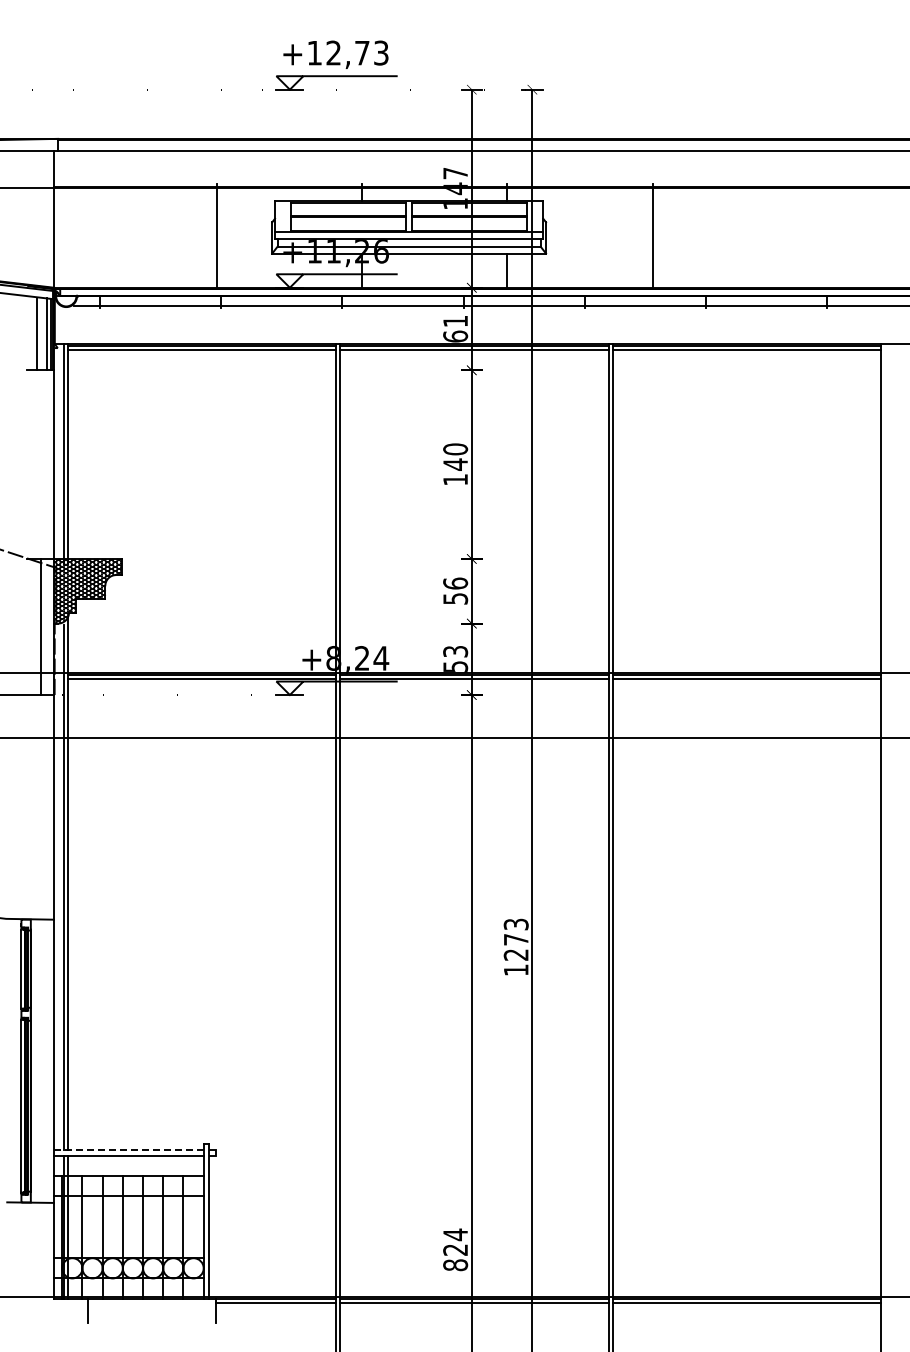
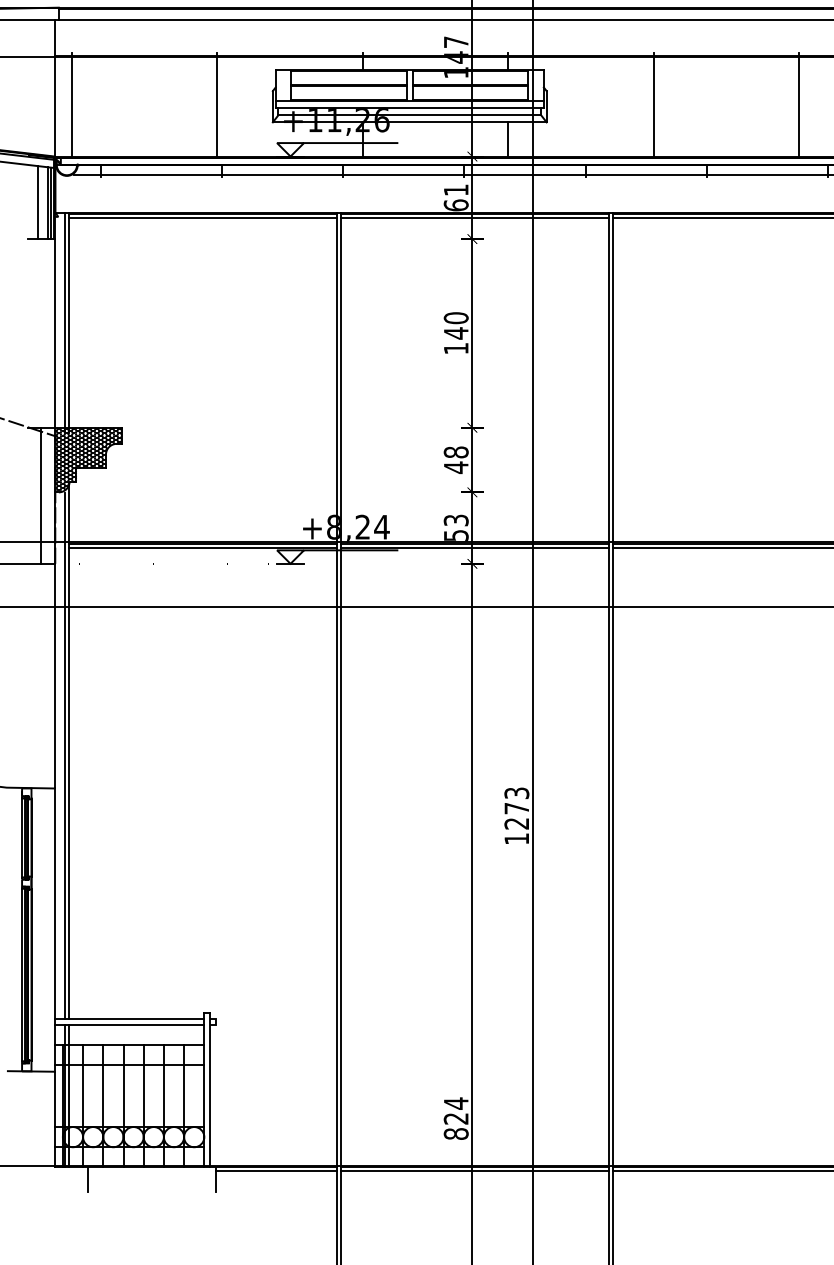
line: (71, 235) -> (72, 104), added
line: (798, 235) -> (799, 104), added
text: (455, 591) -> (456, 460), 56 -> 48
line: (128, 1150) -> (129, 1019), dashed -> solid

